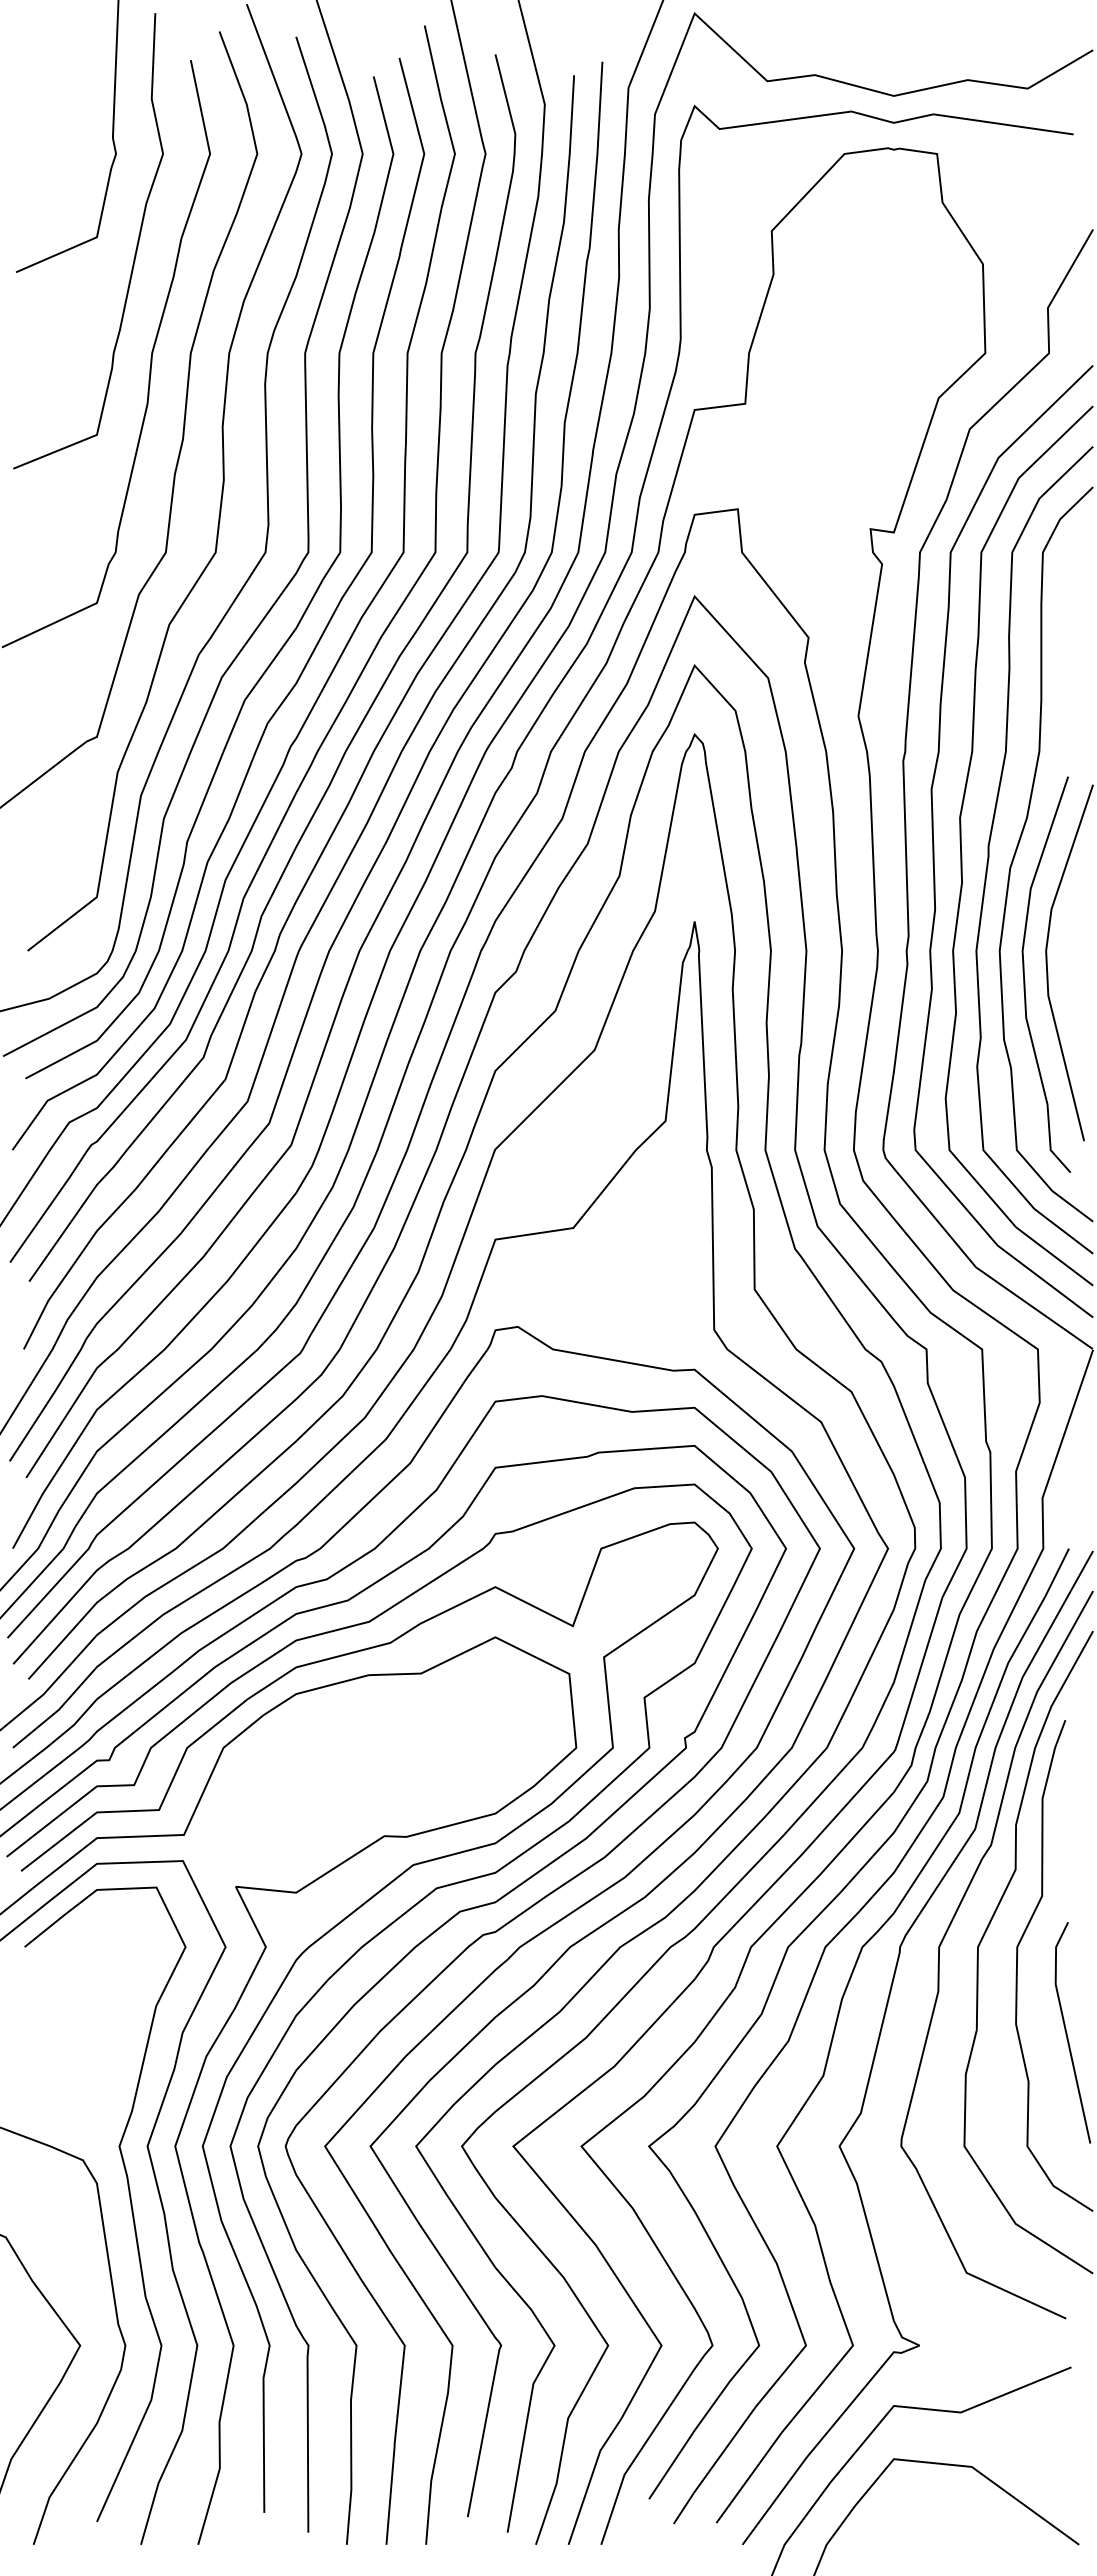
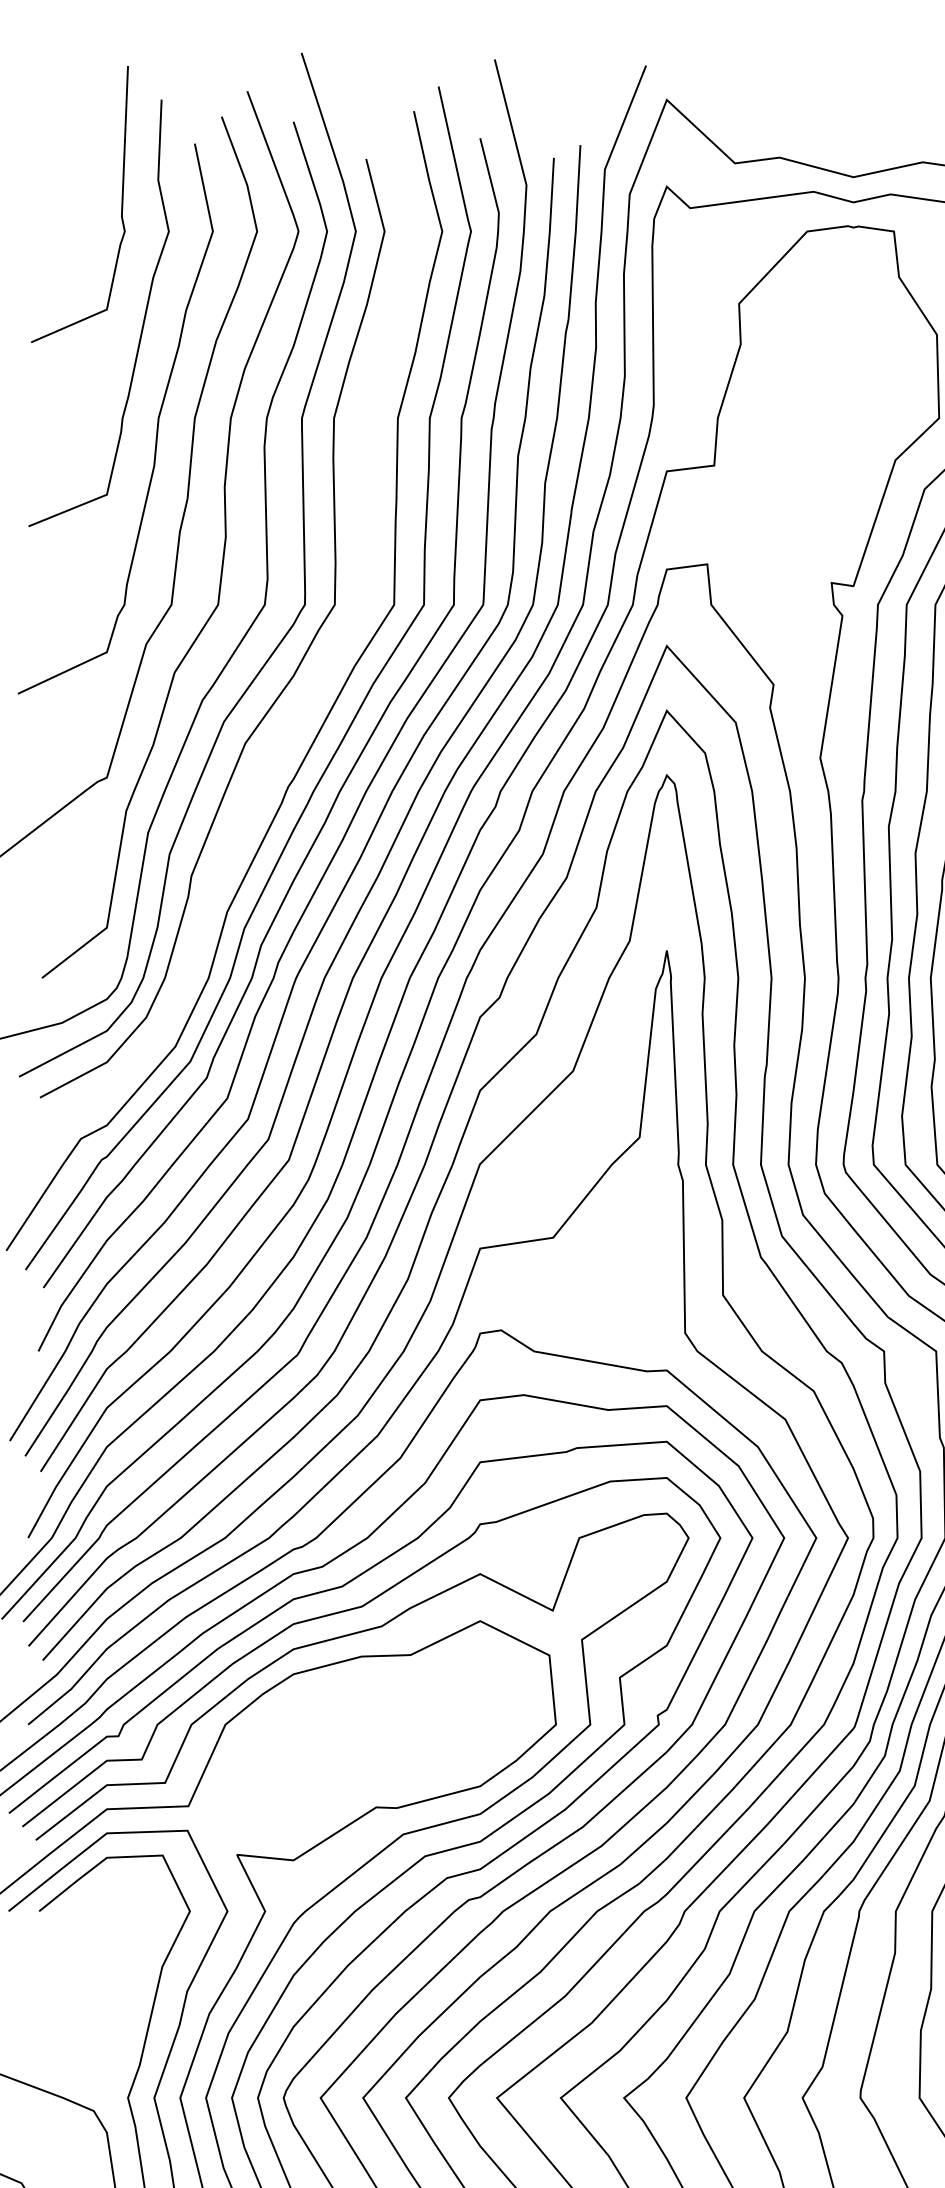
curve: (312, 650) -> (308, 696), removed

